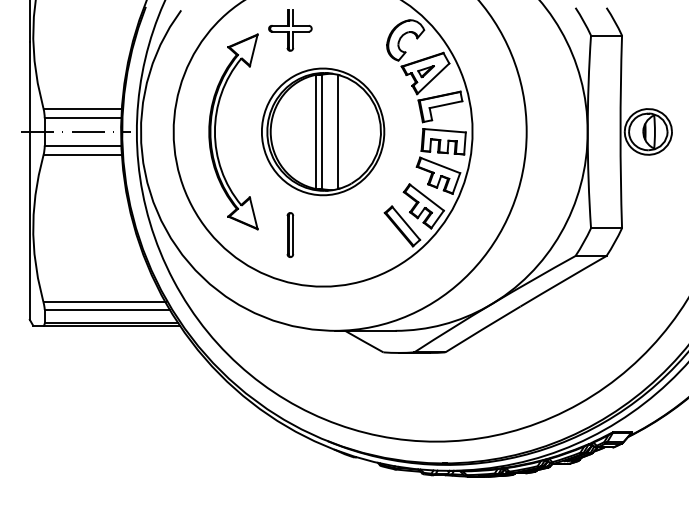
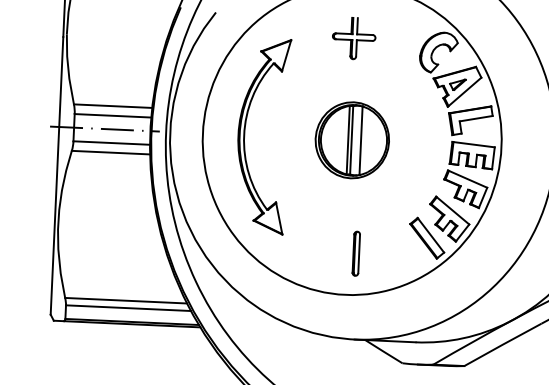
part: (290, 30) -> (354, 38), moved
part: (323, 131) -> (352, 139), size x0.6
part: (290, 234) -> (356, 253), moved

